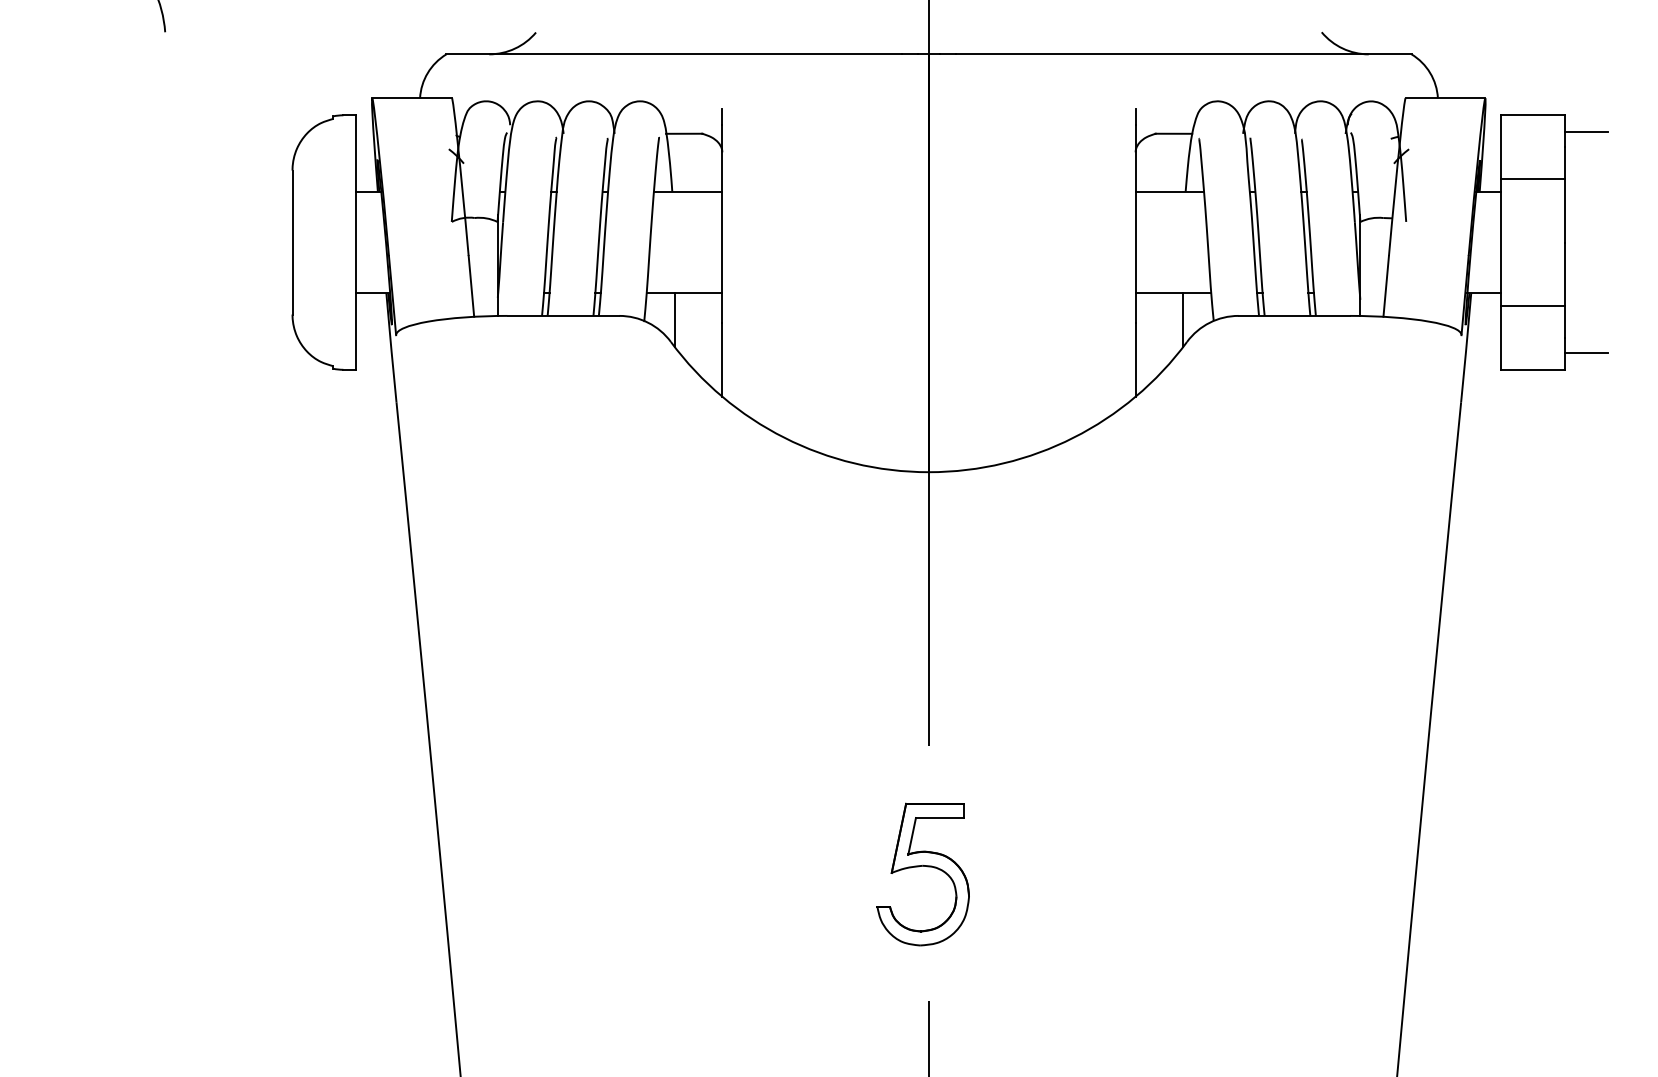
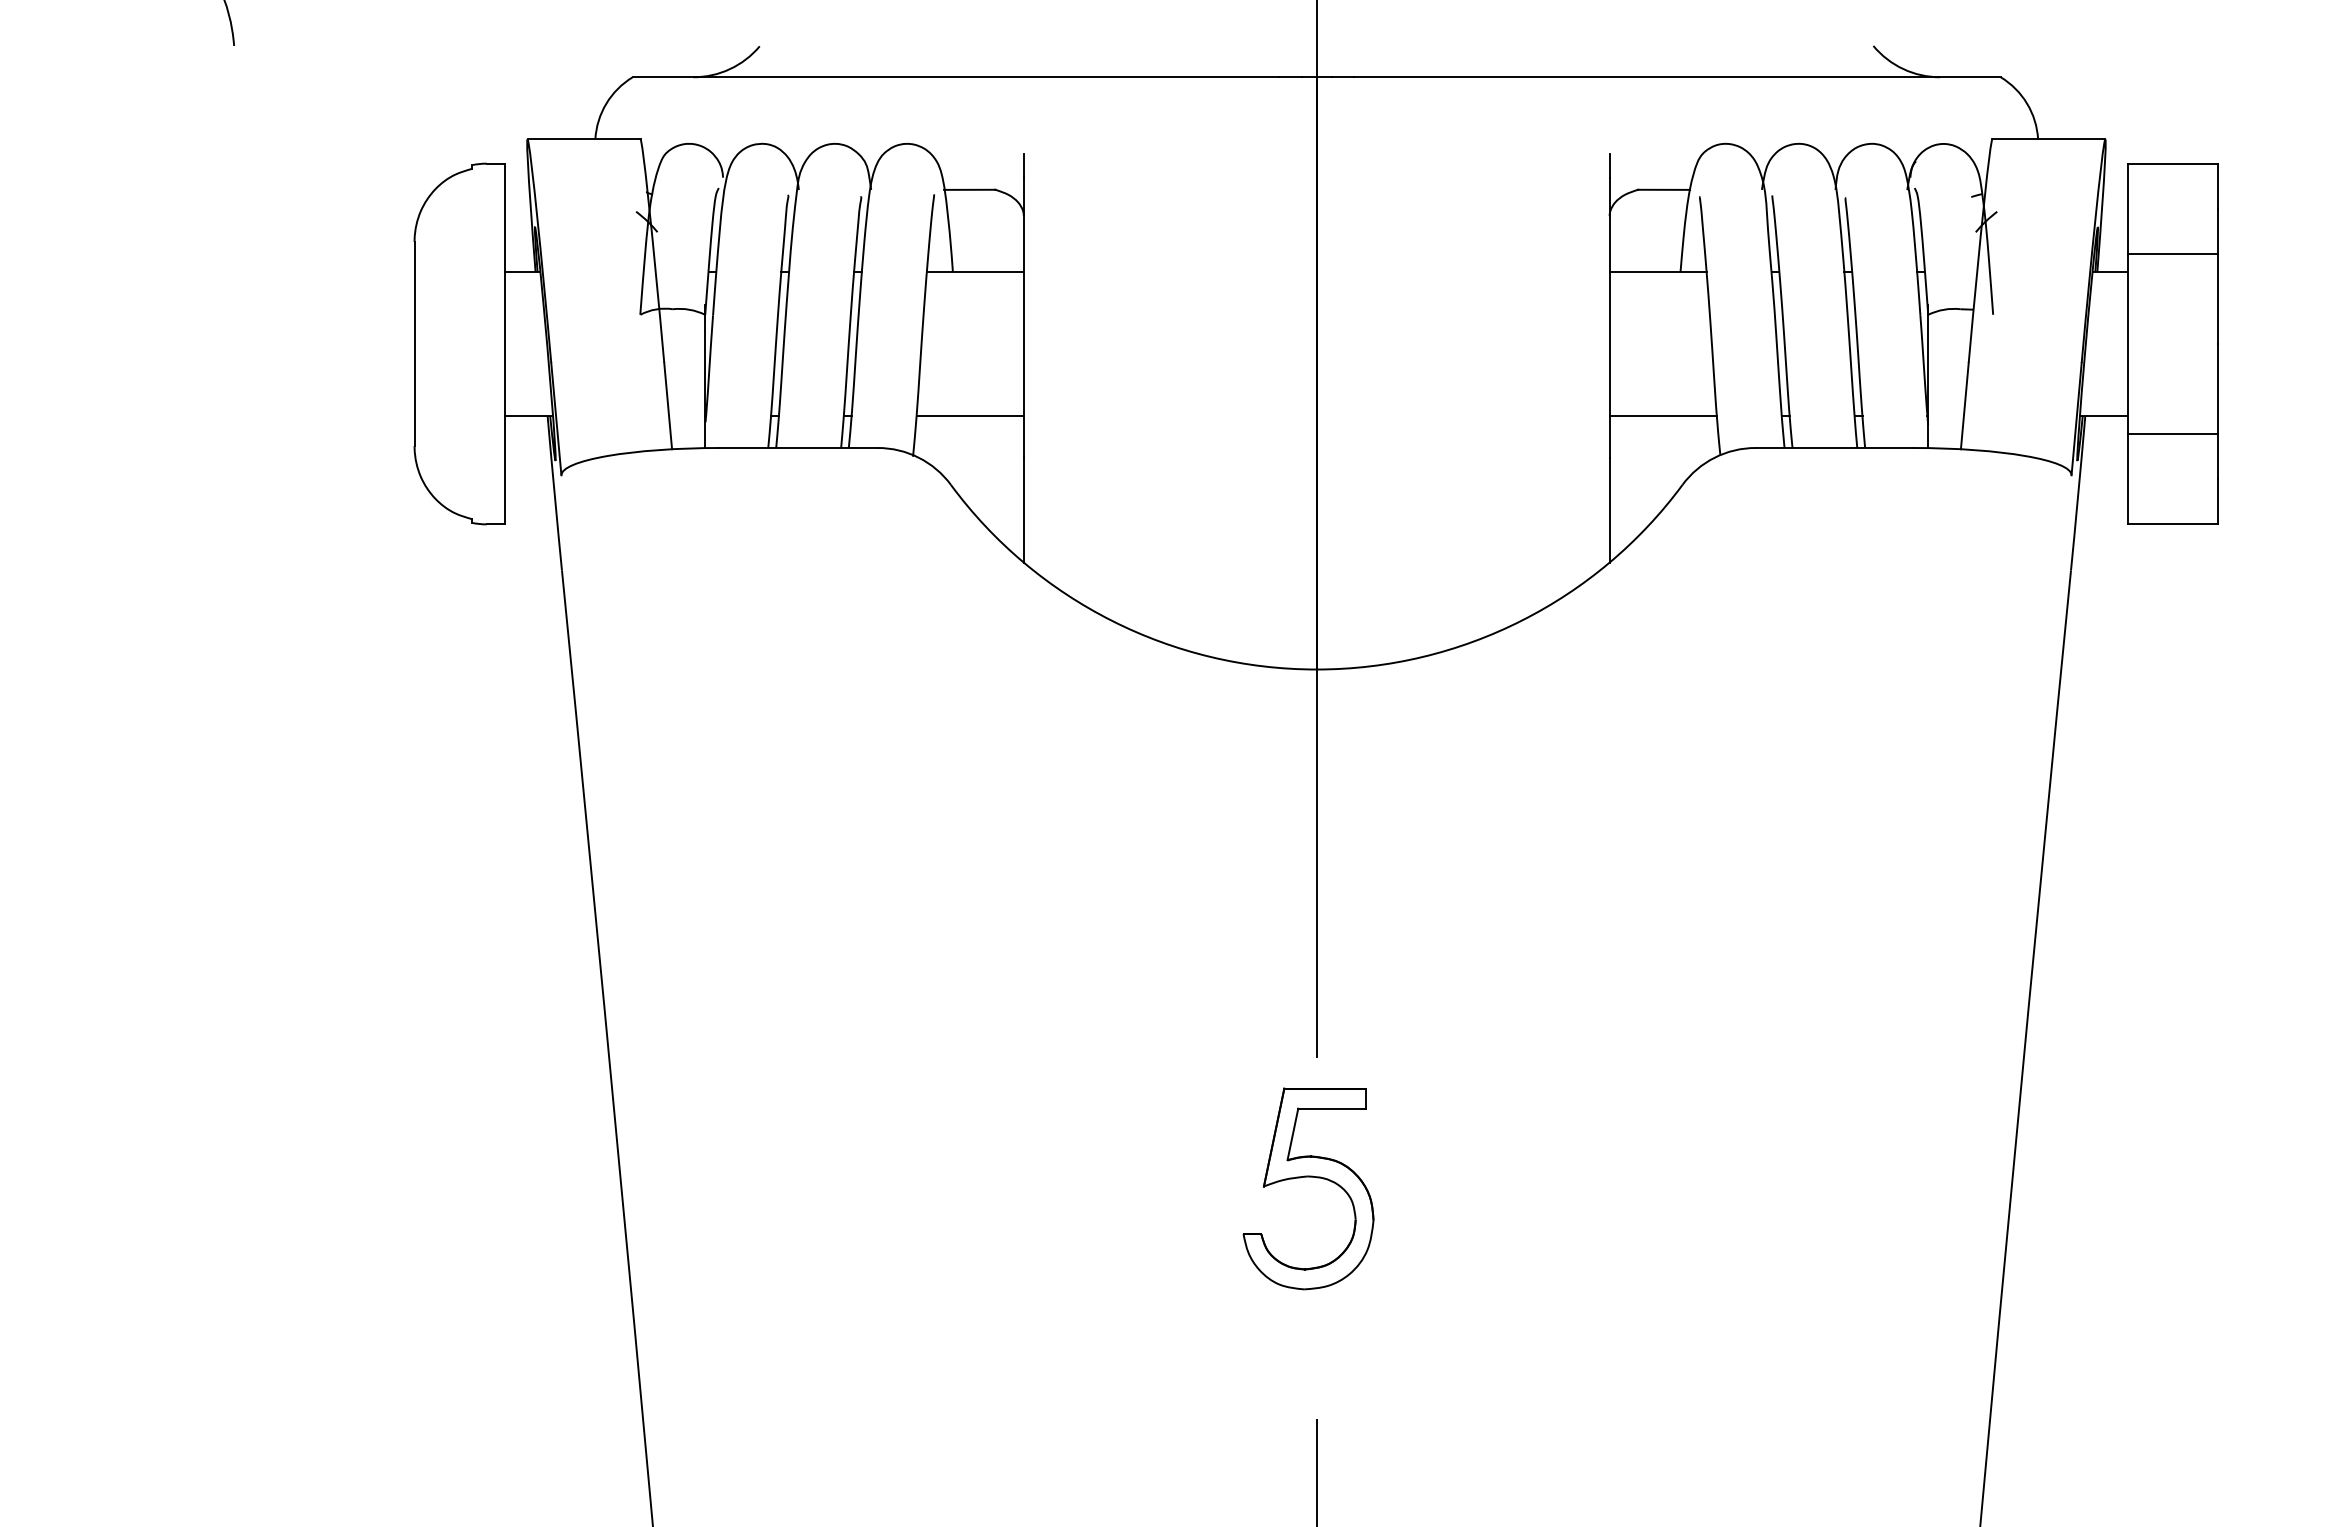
line: (1586, 132) -> (2248, 187), removed
line: (674, 319) -> (956, 453), removed
line: (1183, 319) -> (1677, 453), removed
line: (1586, 352) -> (2248, 500), removed
part: (923, 866) -> (1308, 1177), moved

